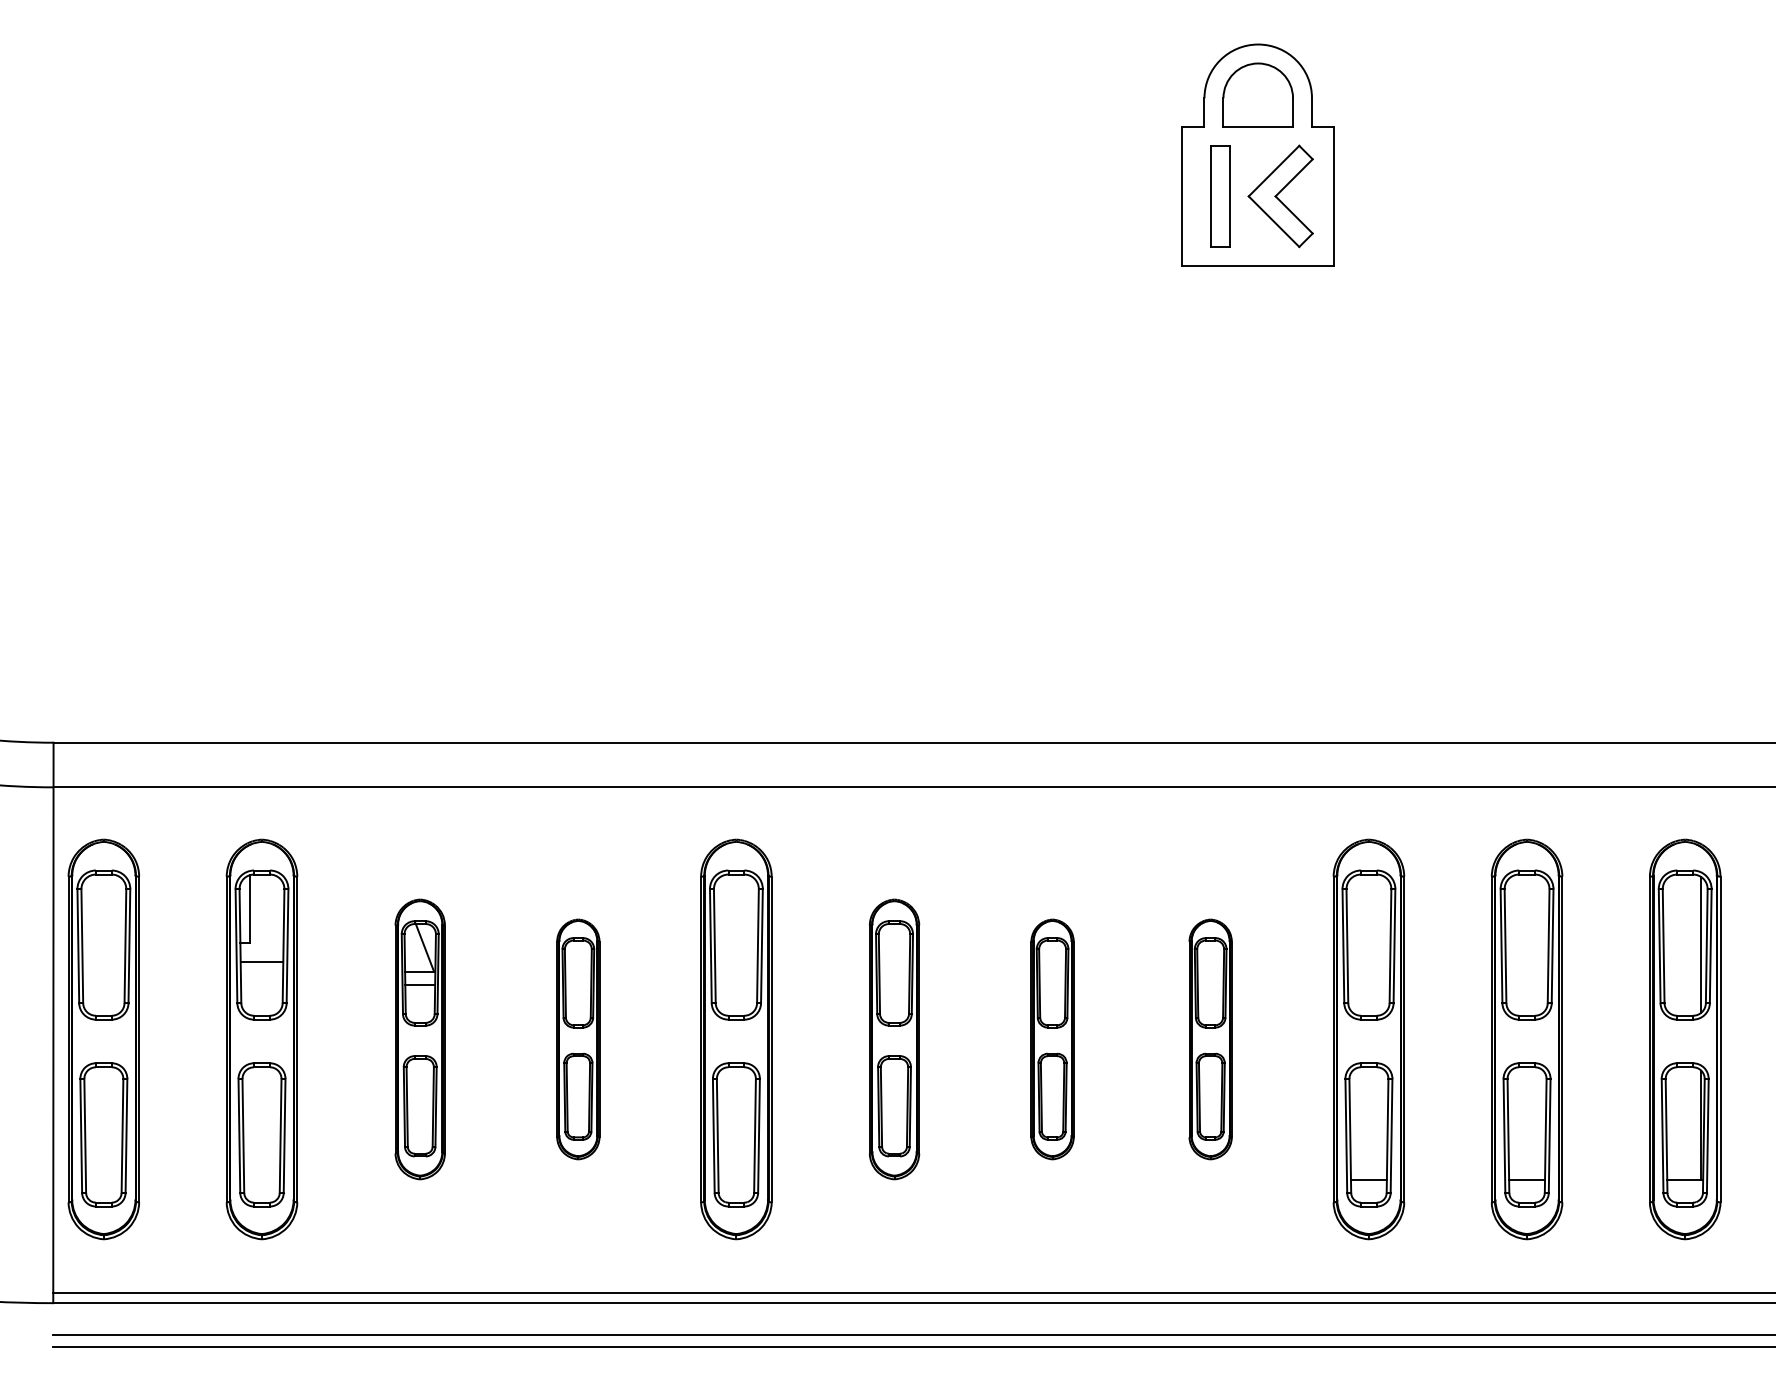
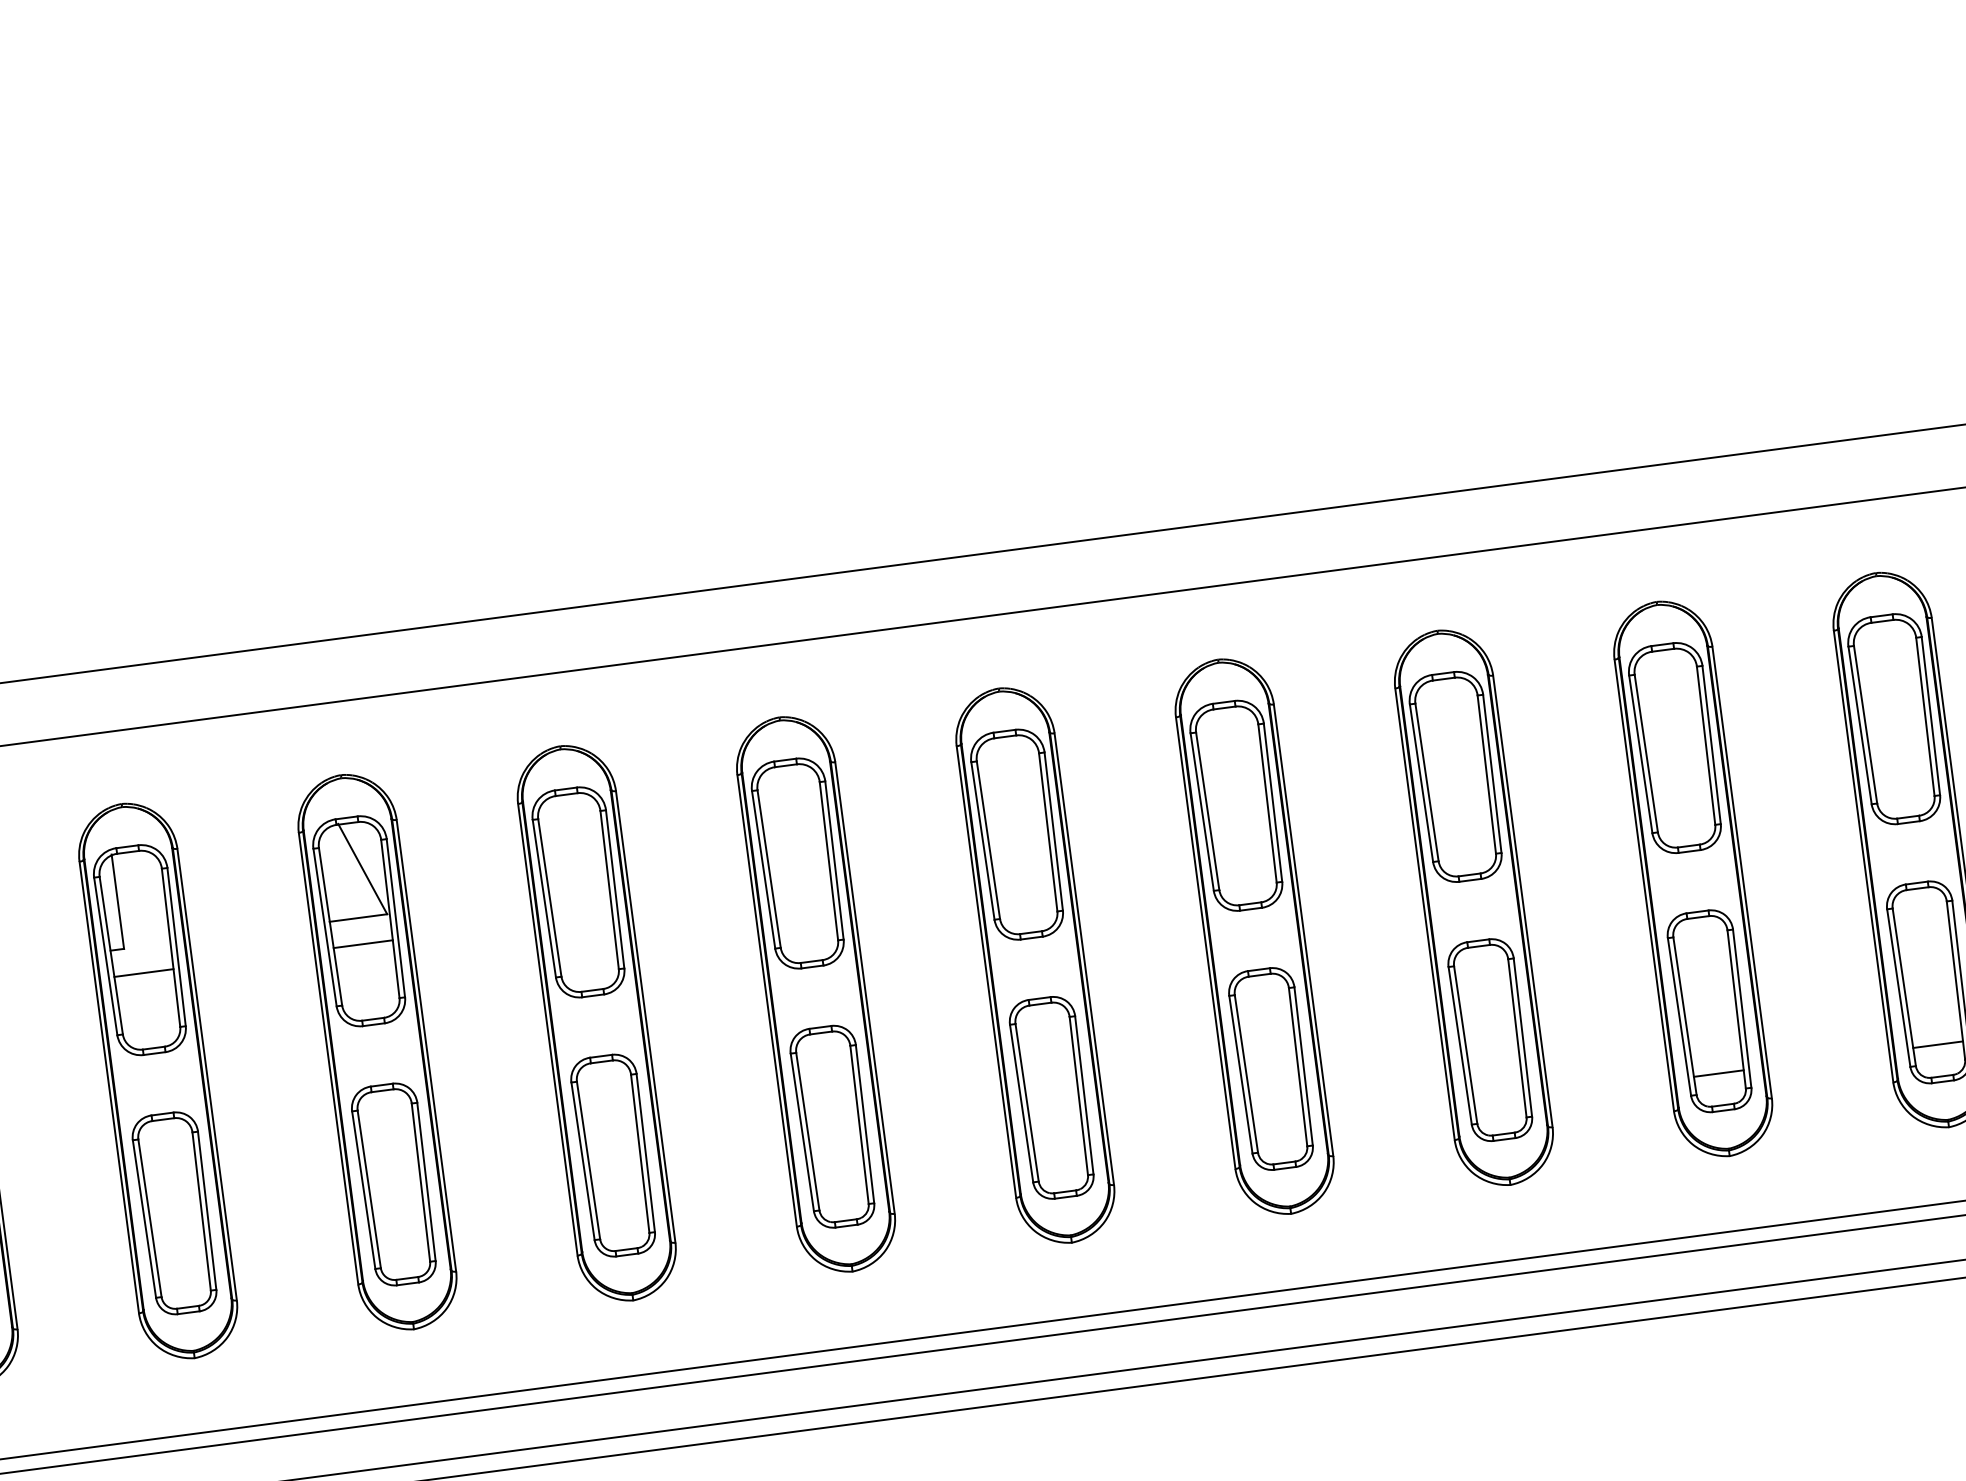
part: (420, 1039) -> (377, 1052), size x1.43
part: (578, 1039) -> (597, 1023), size x1.67
part: (894, 1039) -> (1035, 965), size x1.43
part: (1052, 1039) -> (1254, 936), size x1.67
part: (1210, 1039) -> (1473, 907), size x1.67

